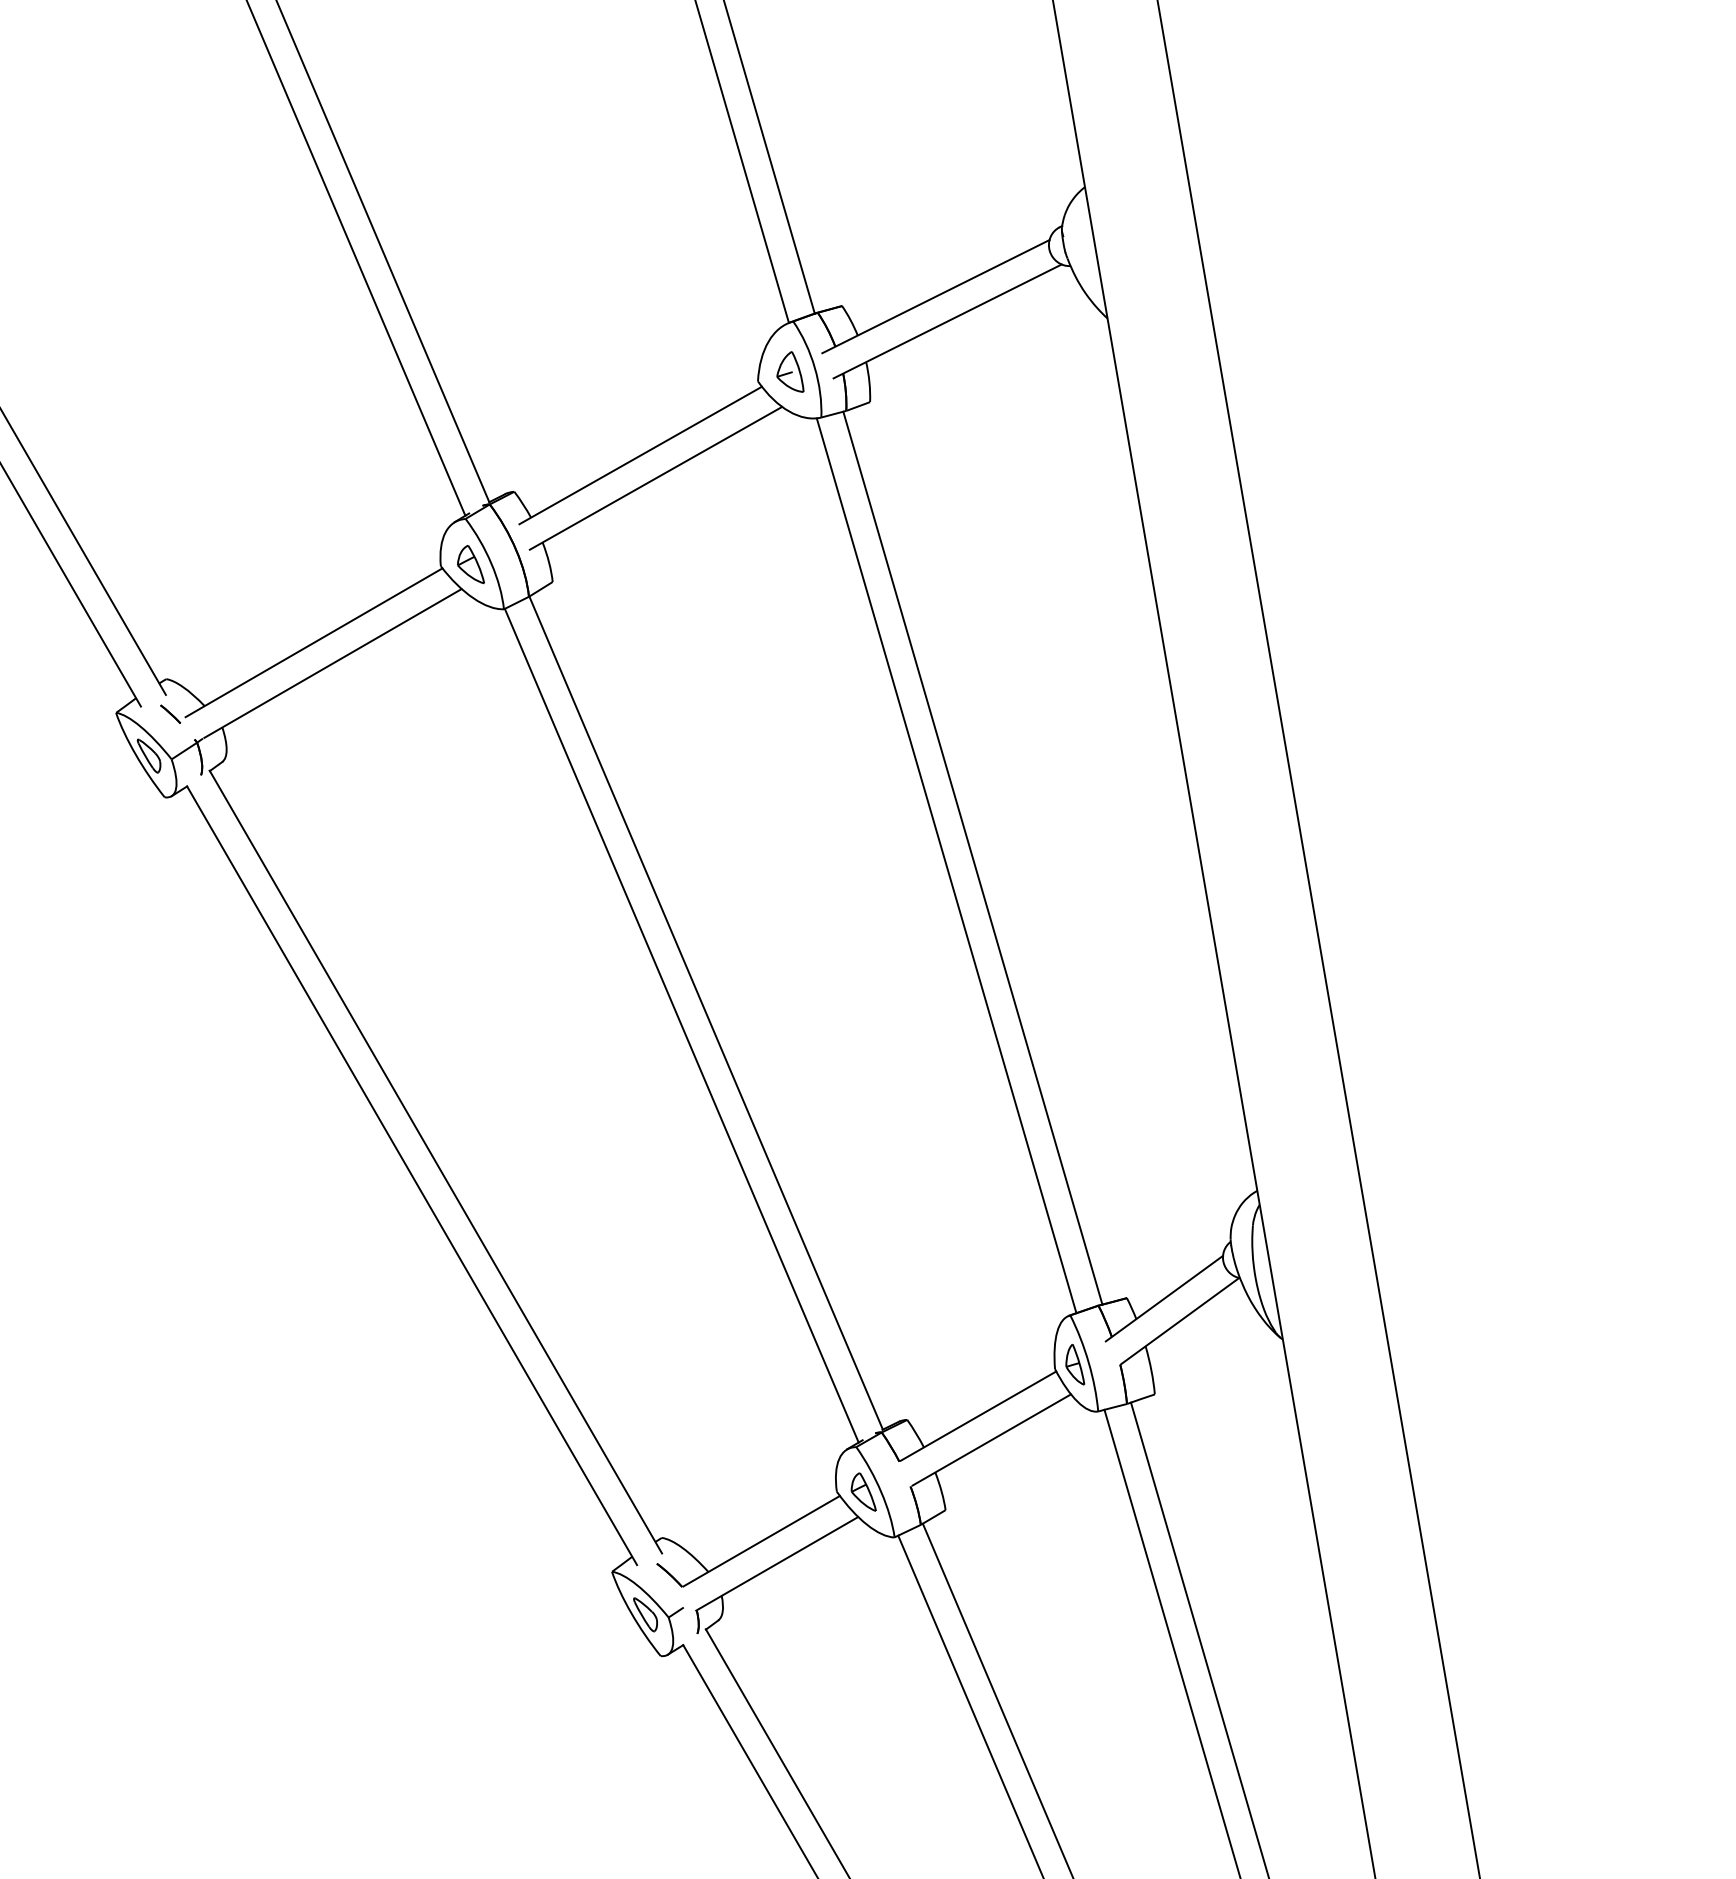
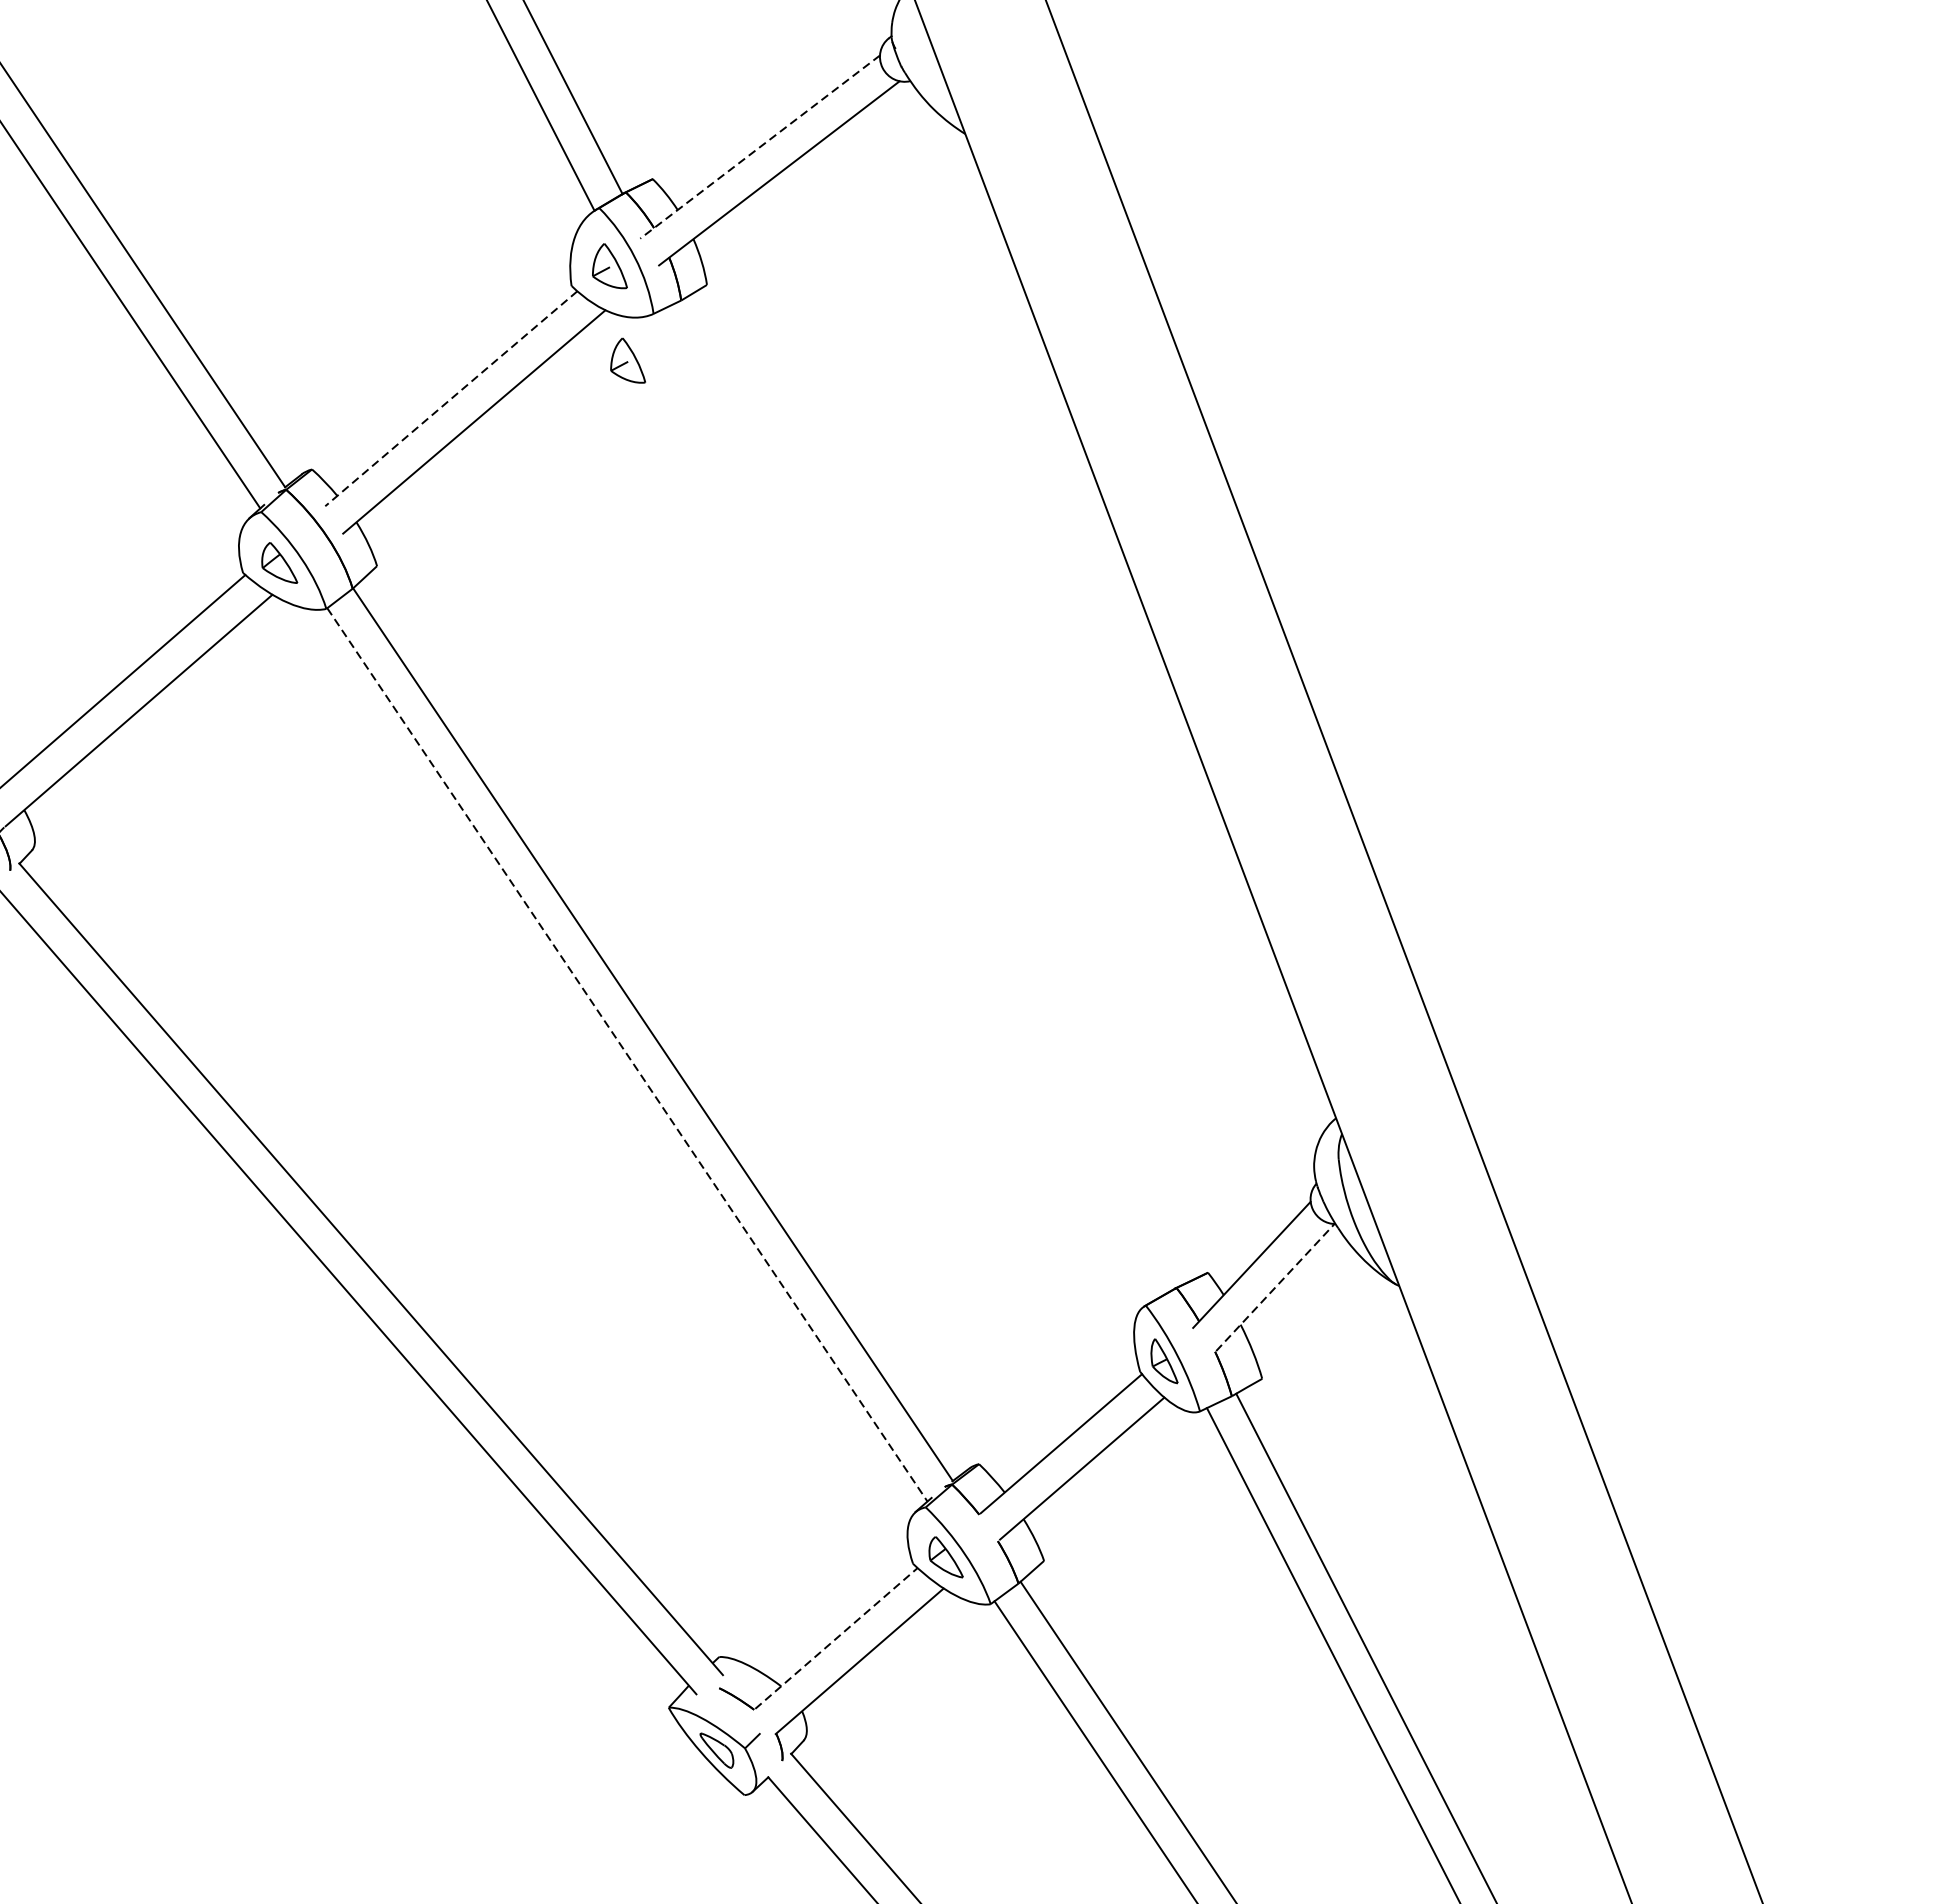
line: (935, 296) -> (759, 146), solid -> dashed
part: (790, 452) -> (625, 361), added
line: (640, 455) -> (451, 398), solid -> dashed
line: (972, 857) -> (928, 793), removed
line: (946, 865) -> (900, 808), removed
line: (681, 1025) -> (627, 1054), solid -> dashed
line: (1180, 1321) -> (1275, 1287), solid -> dashed
line: (762, 1540) -> (837, 1637), solid -> dashed

